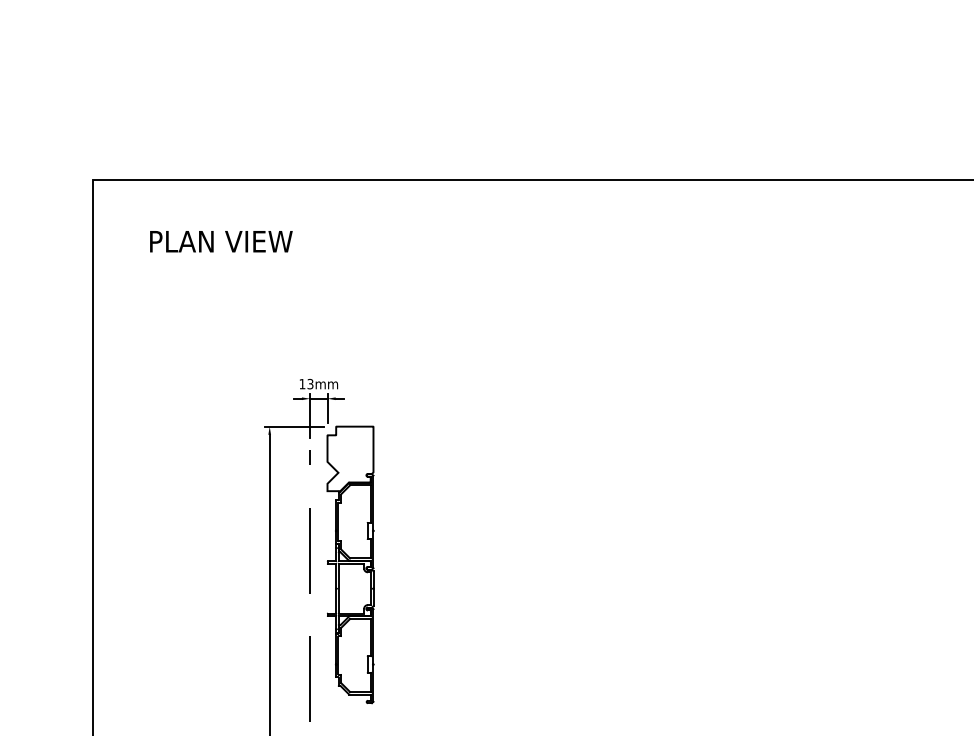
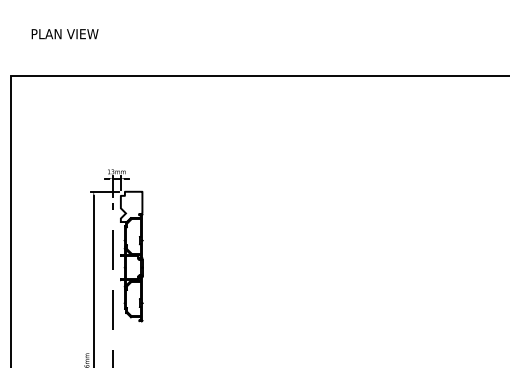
text: (219, 242) -> (64, 34), moved

